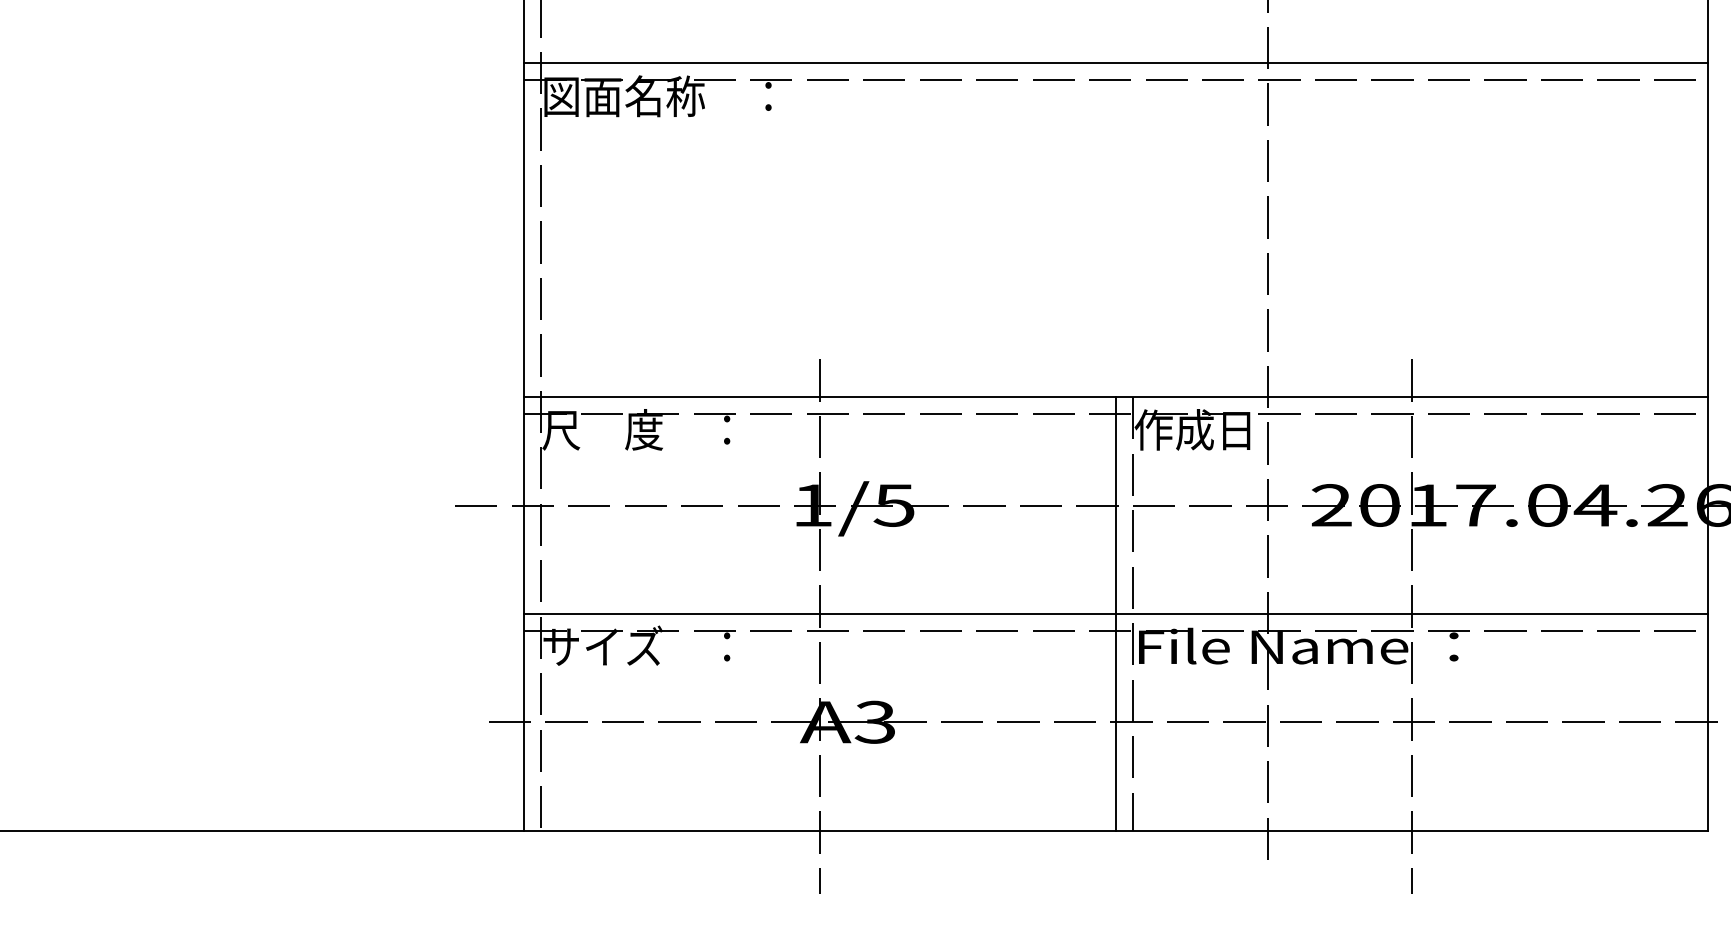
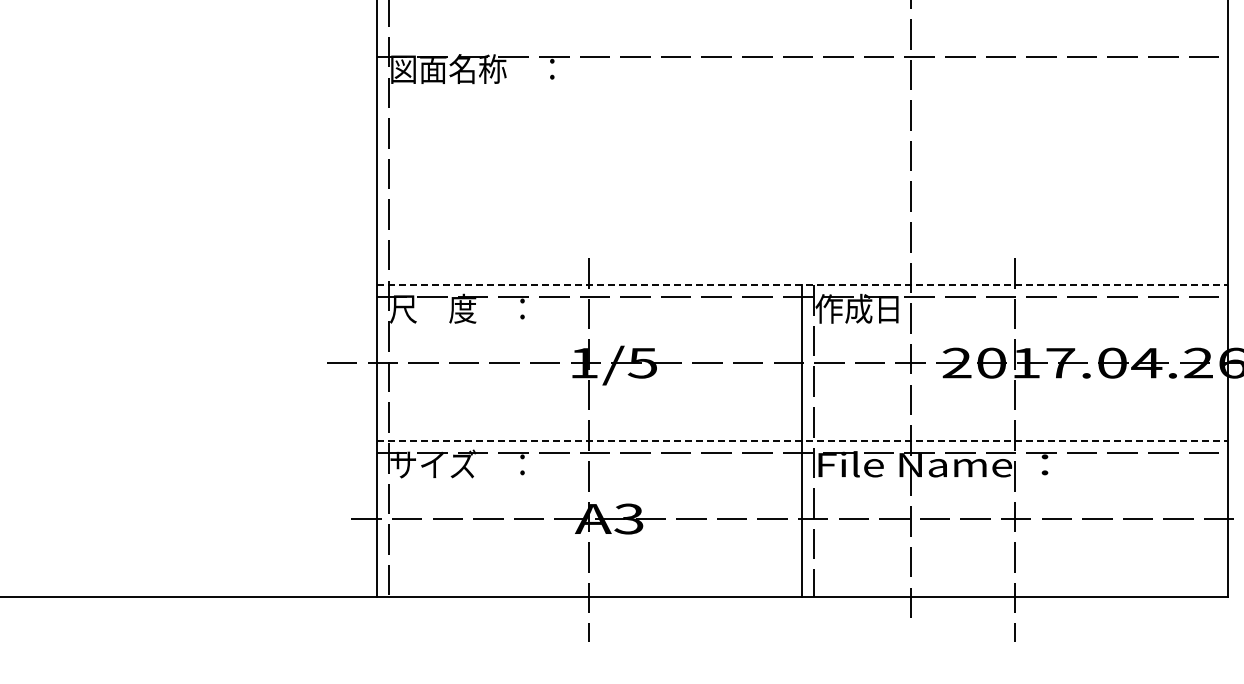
line: (1115, 63) -> (801, 45), removed
line: (1116, 397) -> (802, 285), solid -> dashed
line: (1116, 614) -> (802, 441), solid -> dashed

